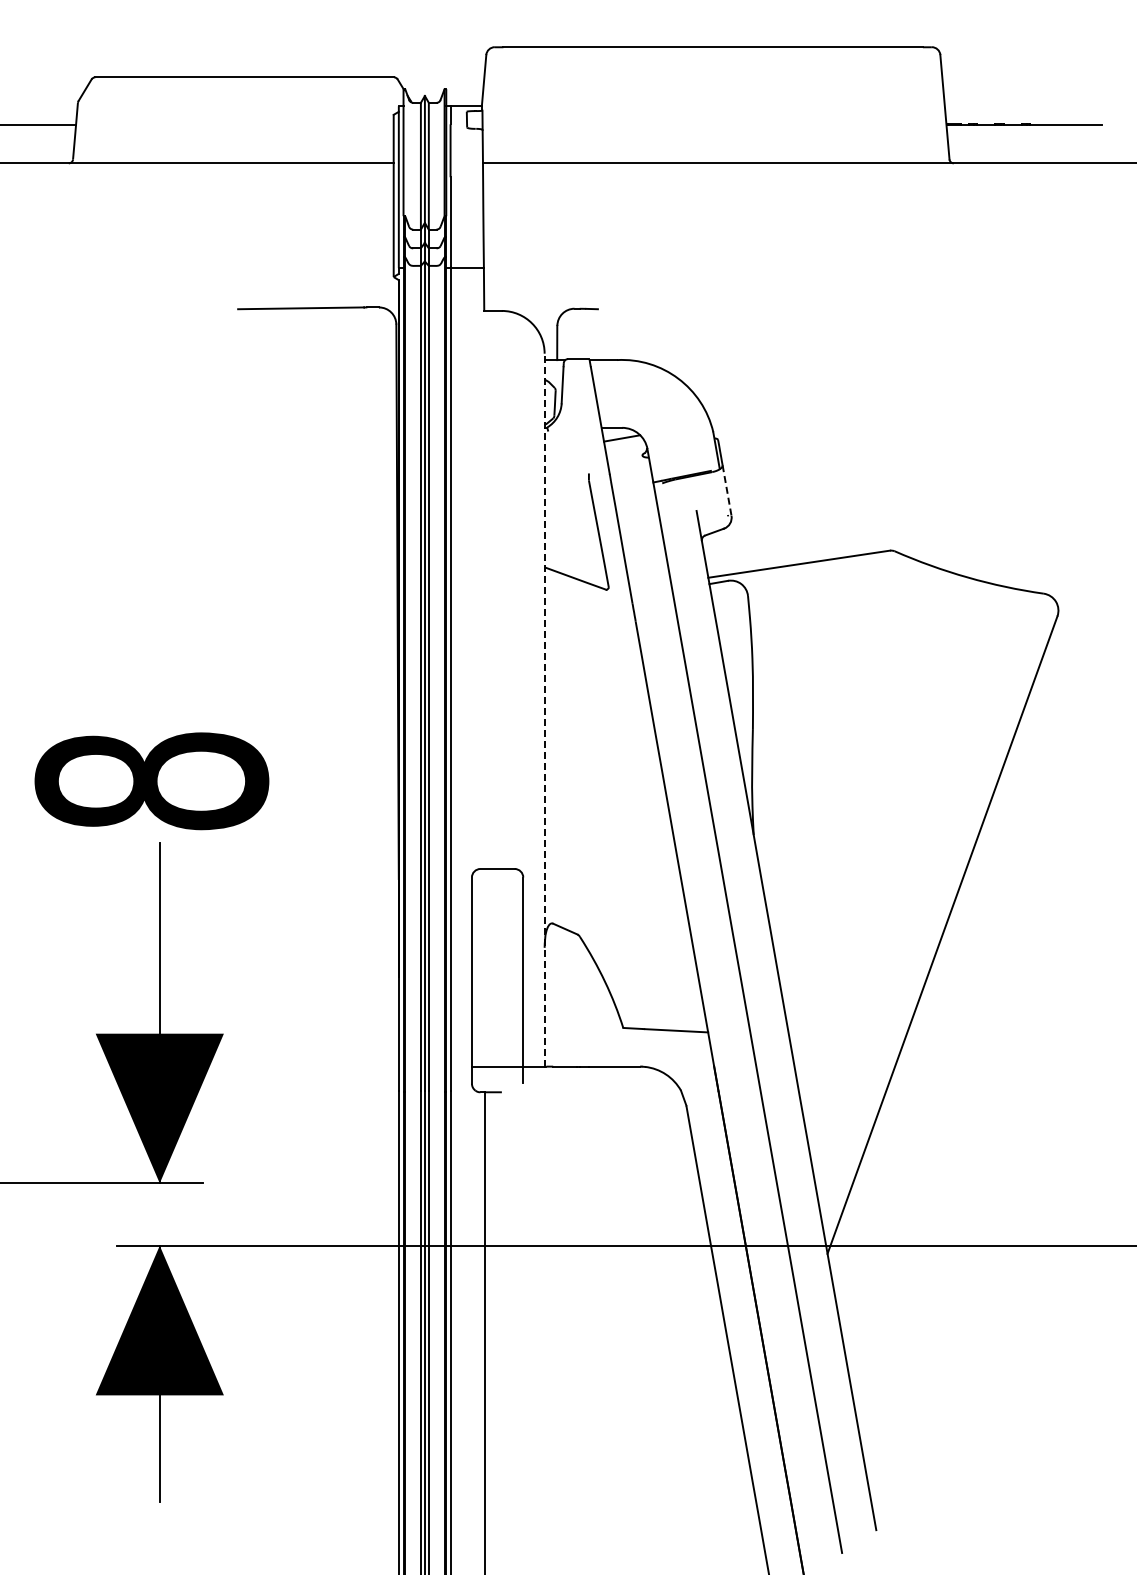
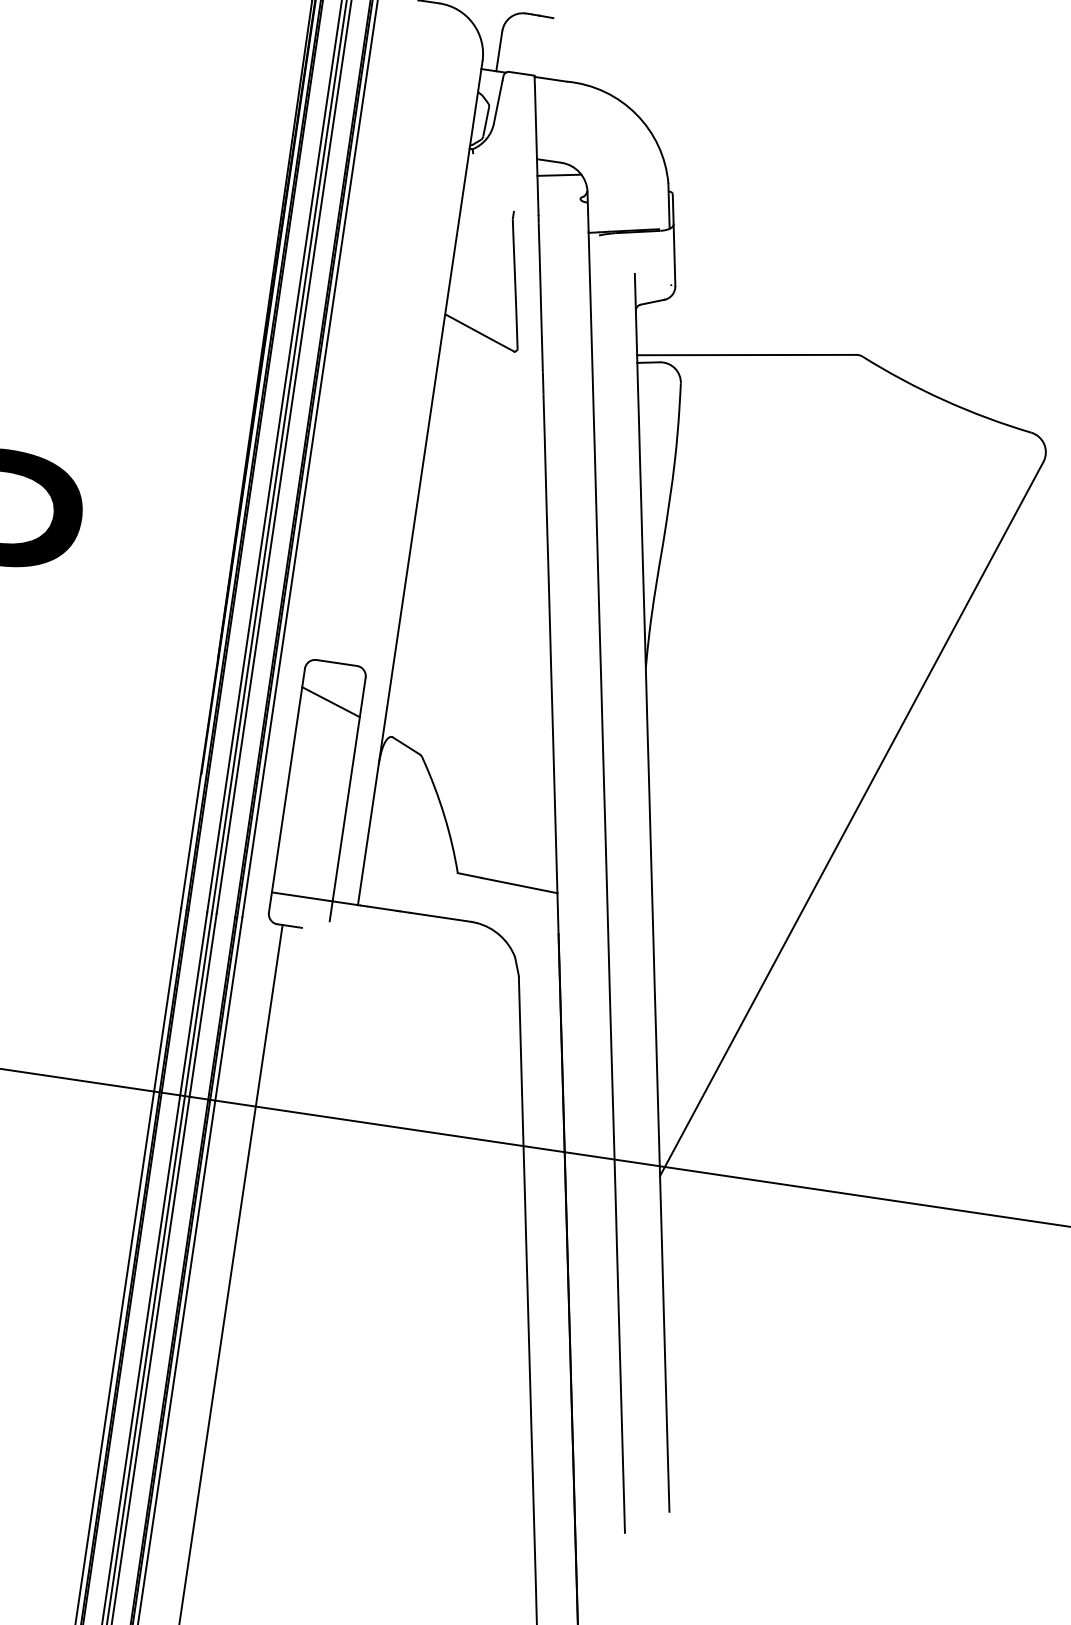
line: (727, 490) -> (675, 255), dashed -> solid
line: (544, 709) -> (420, 482), dashed -> solid
line: (497, 901) -> (331, 701), added

